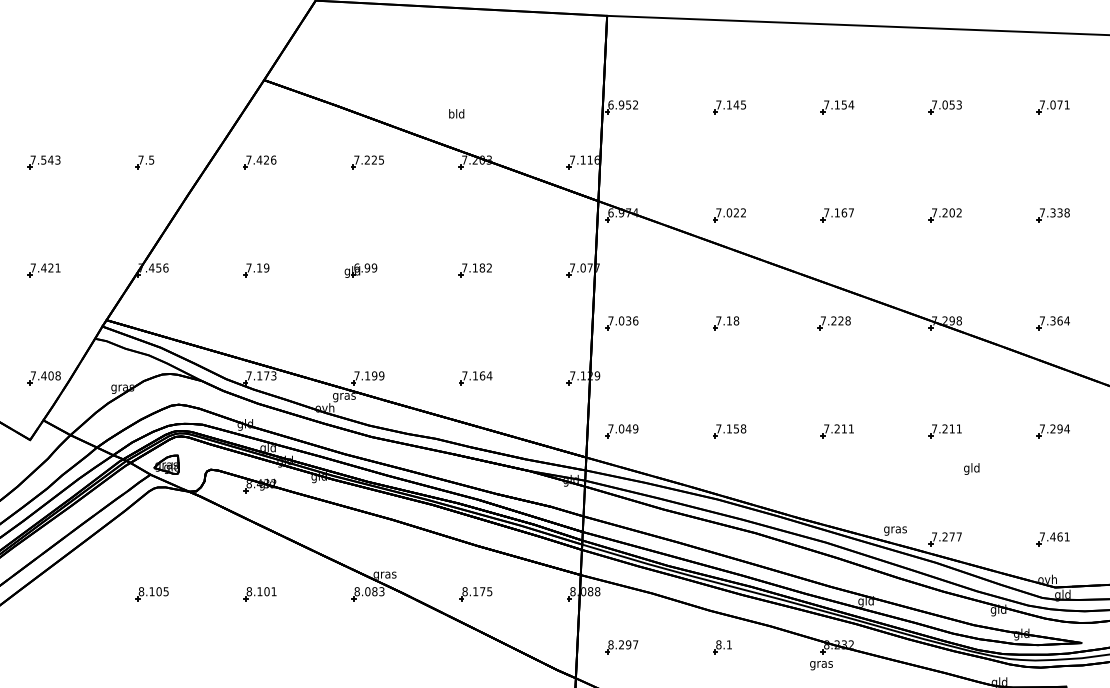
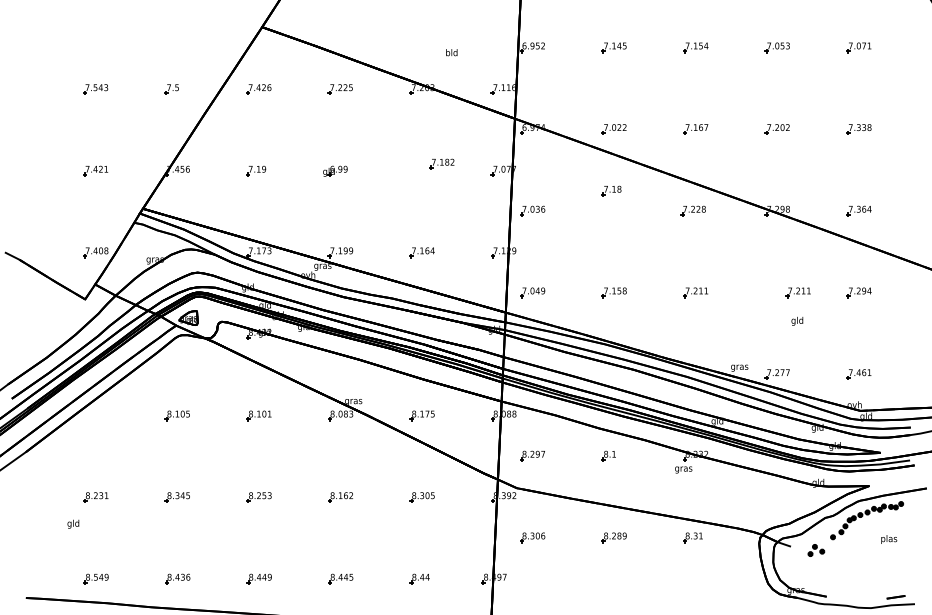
text: (456, 113) -> (451, 52), moved
part: (474, 269) -> (441, 163), moved
part: (726, 322) -> (611, 190), moved
part: (944, 430) -> (797, 292), moved

